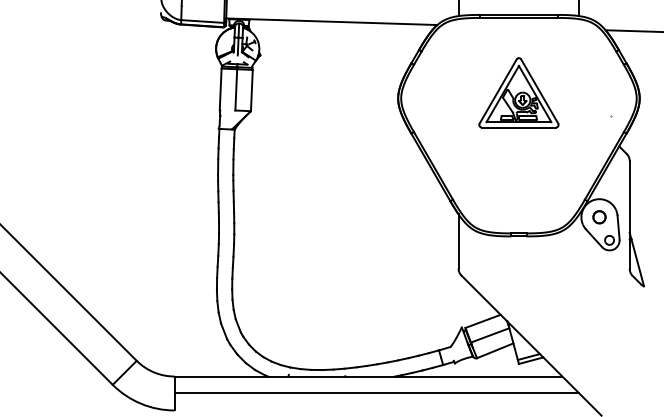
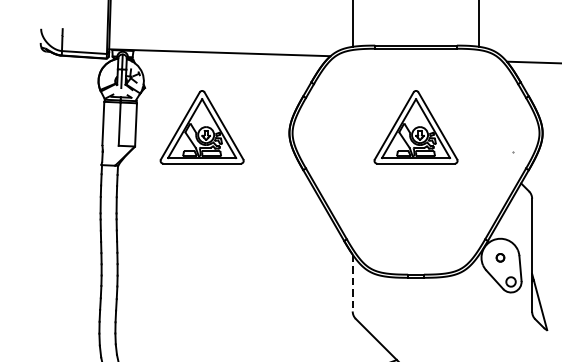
part: (314, 92) -> (201, 126), added
part: (599, 217) -> (500, 257), size x0.6
line: (458, 241) -> (352, 283), solid -> dashed

